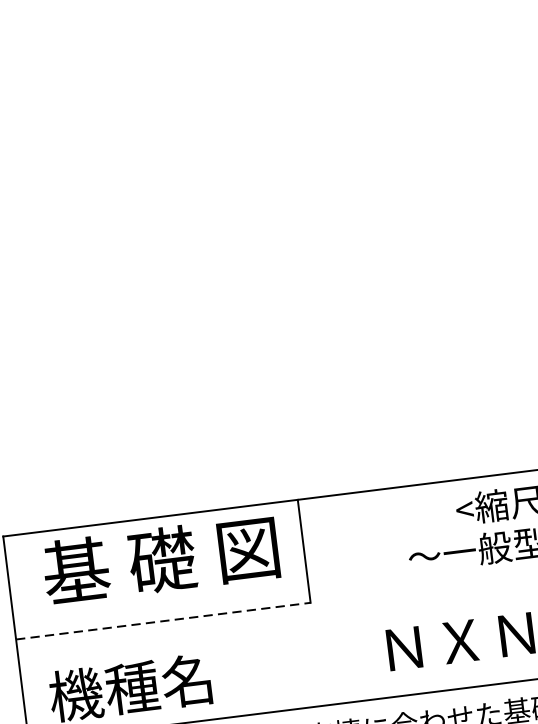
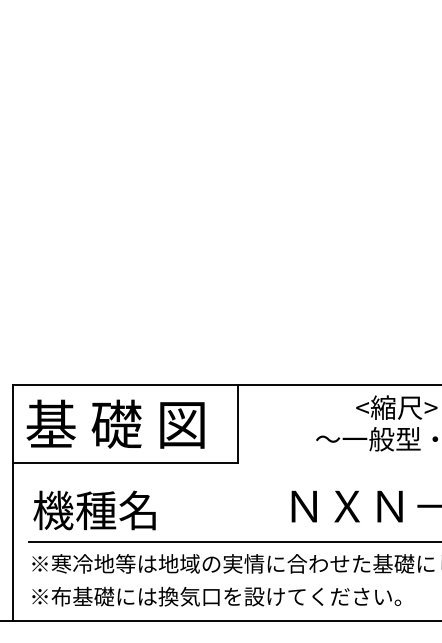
text: (160, 559) -> (115, 423), moved
line: (164, 621) -> (126, 463), dashed -> solid

